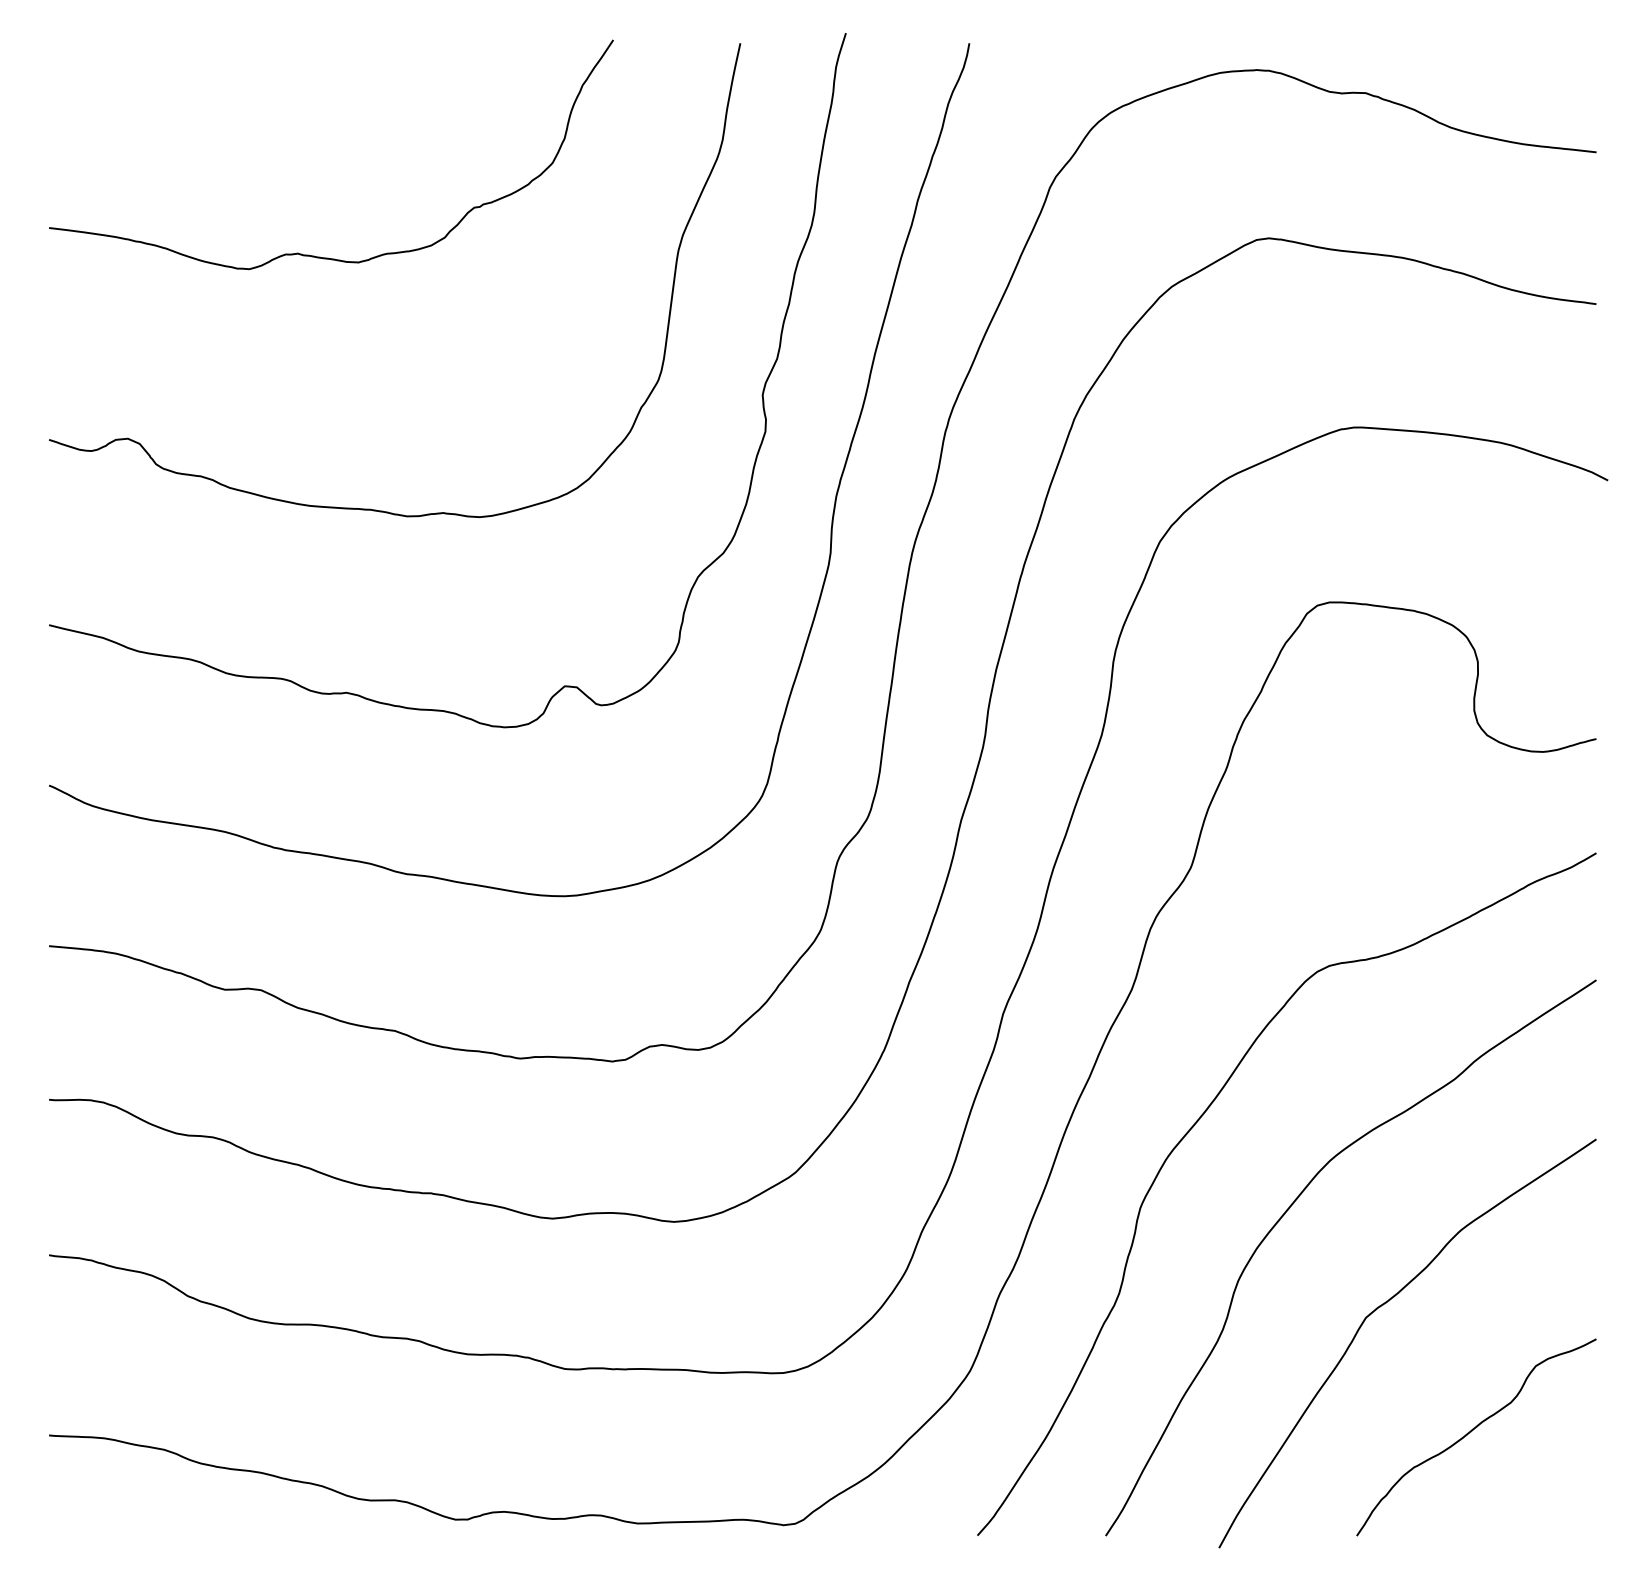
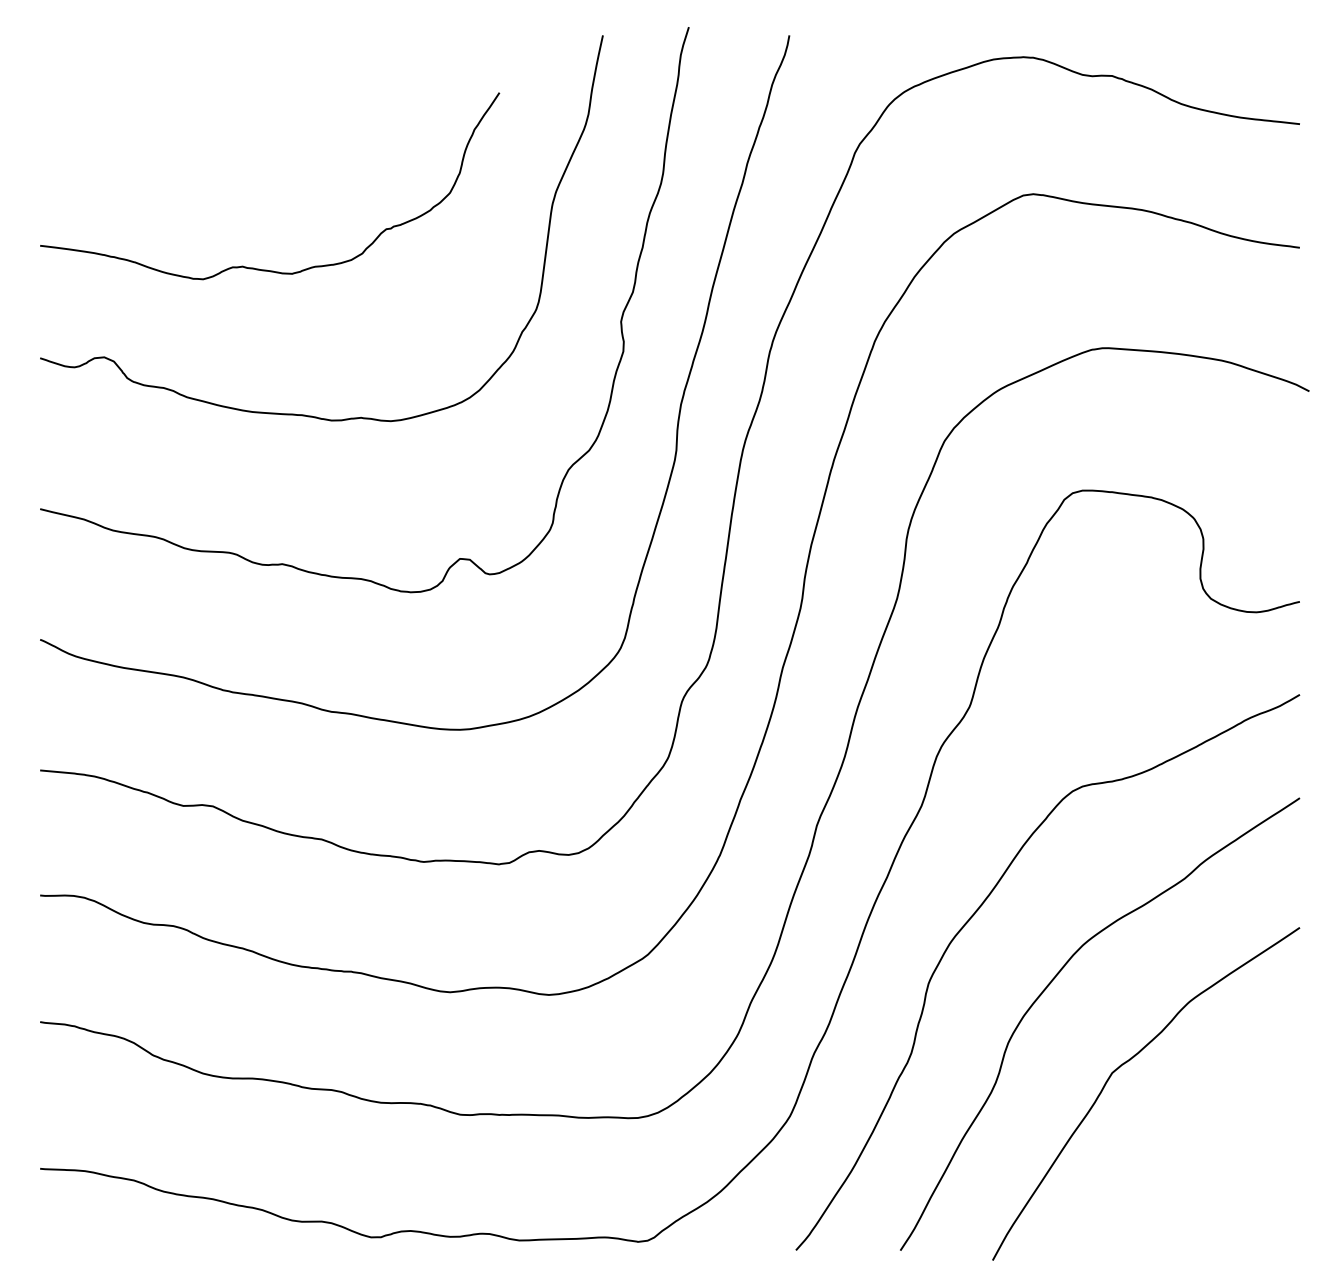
curve: (312, 254) -> (254, 267), moved
curve: (1473, 1431) -> (1199, 1165), removed

